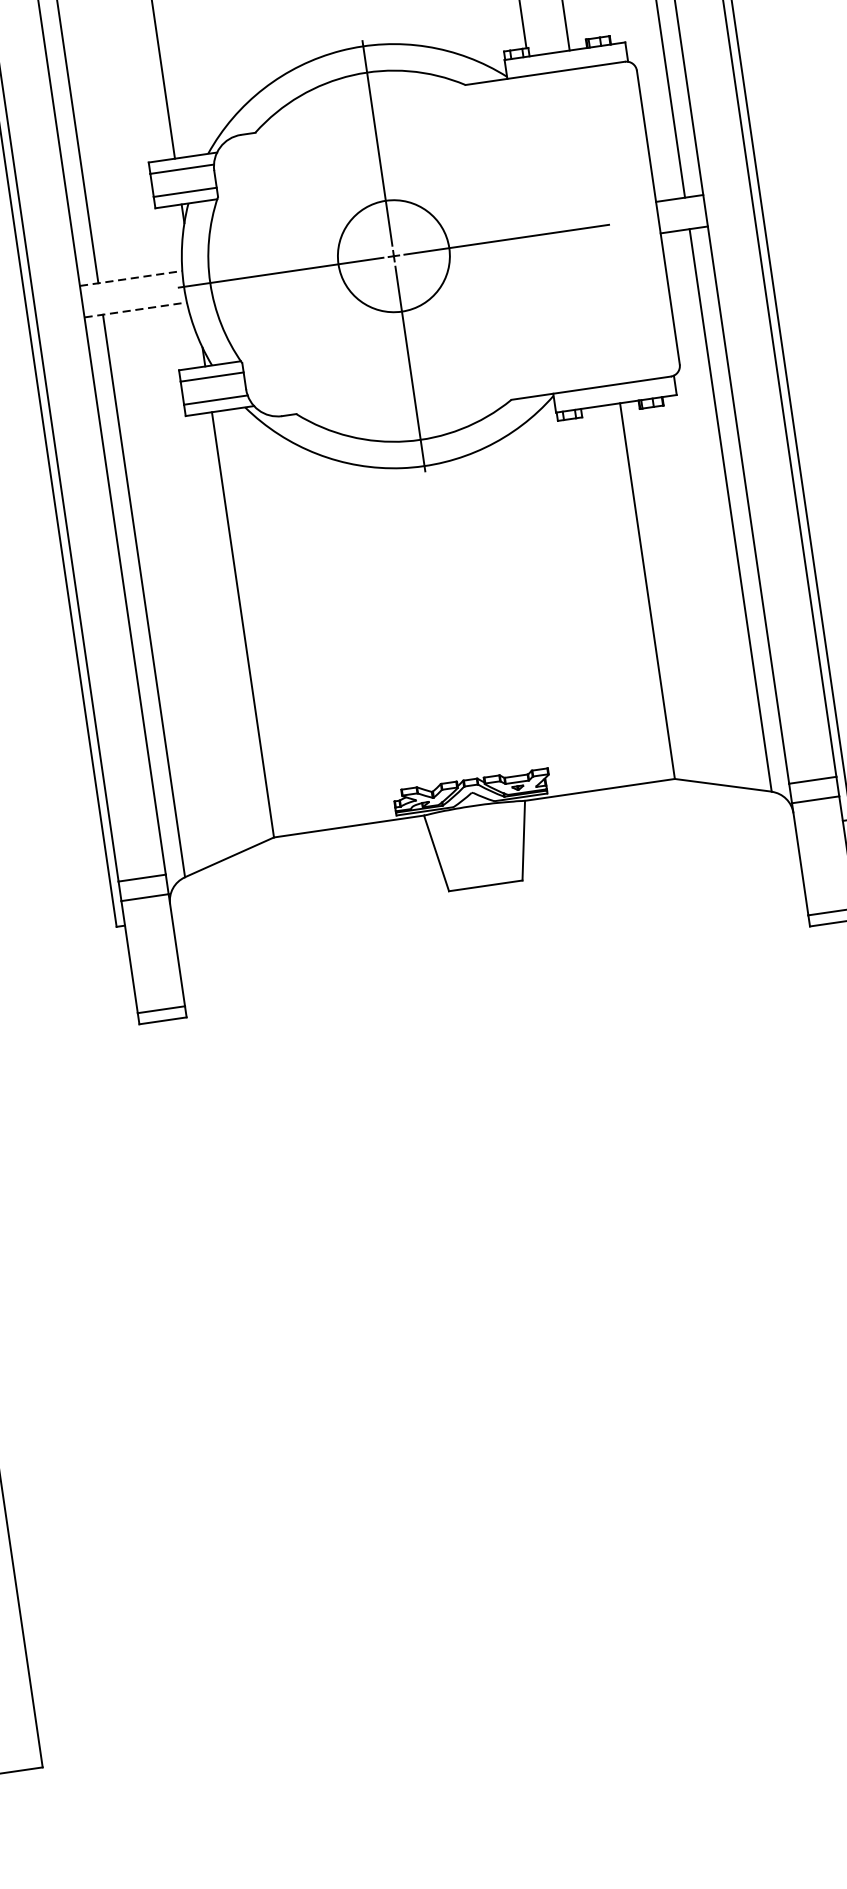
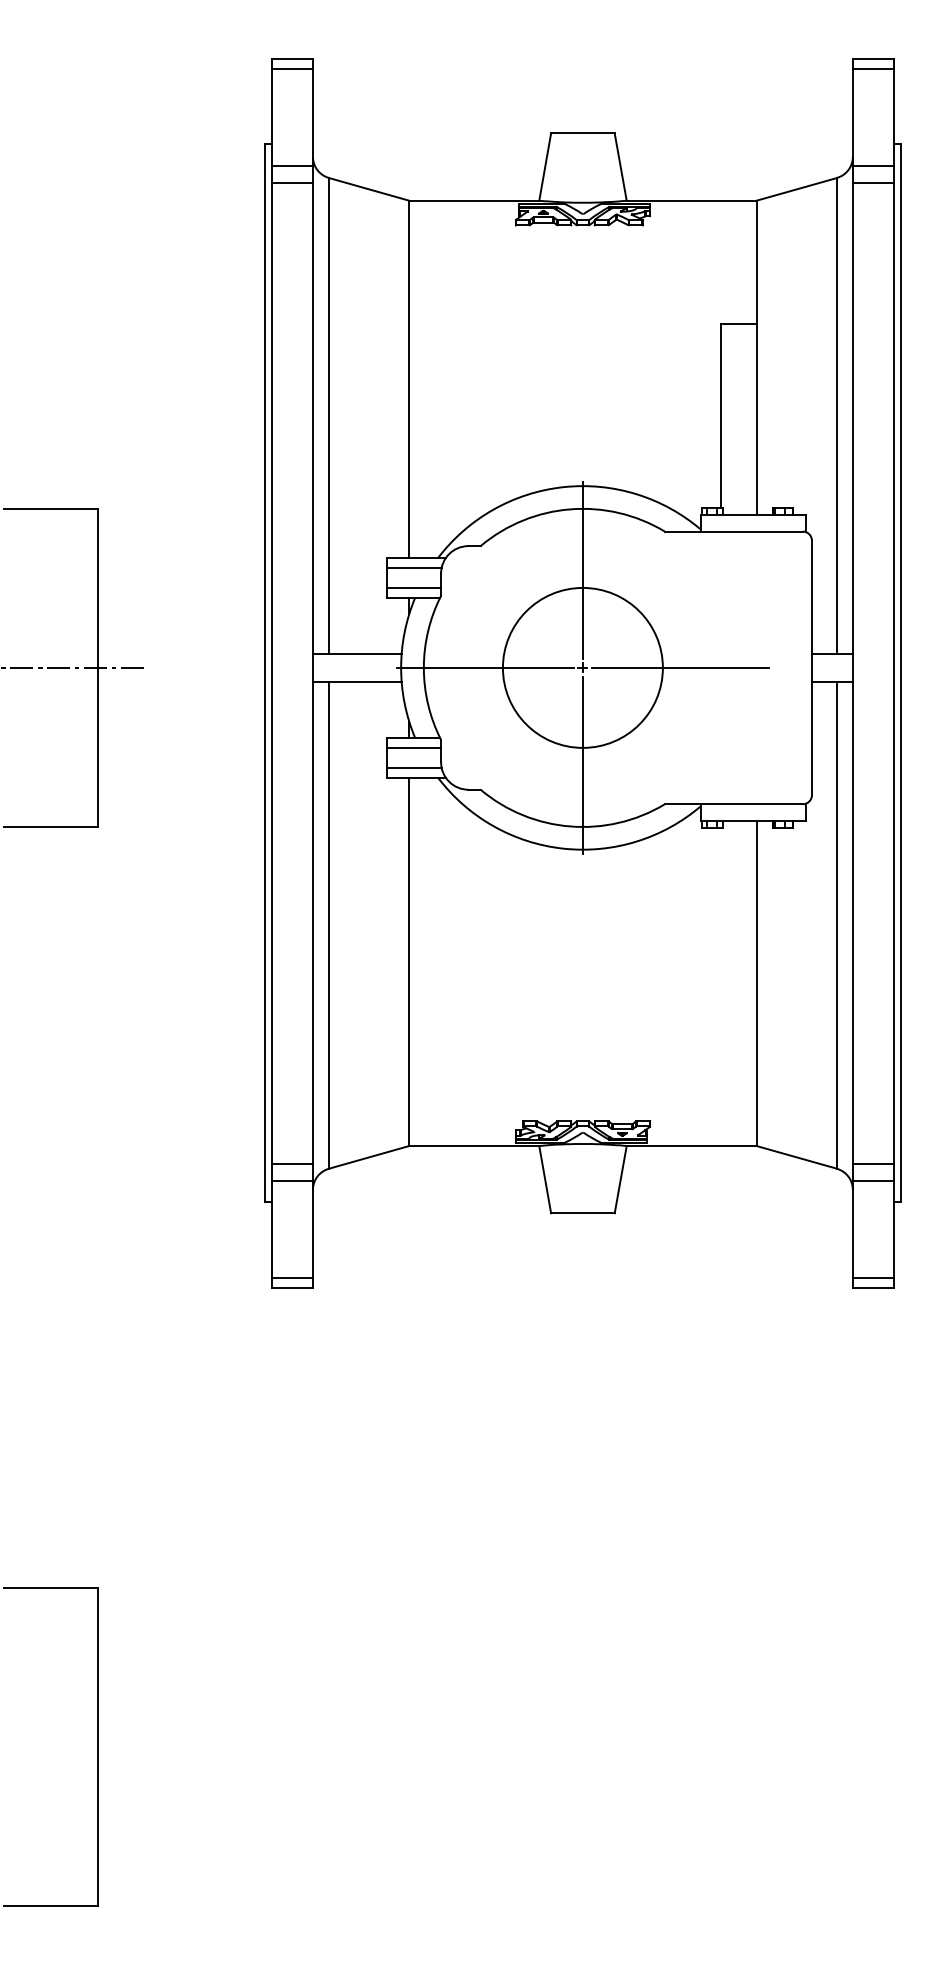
circle: (393, 255) -> (582, 667), size x1.67
line: (131, 278) -> (357, 654), dashed -> solid
line: (135, 309) -> (357, 681), dashed -> solid

